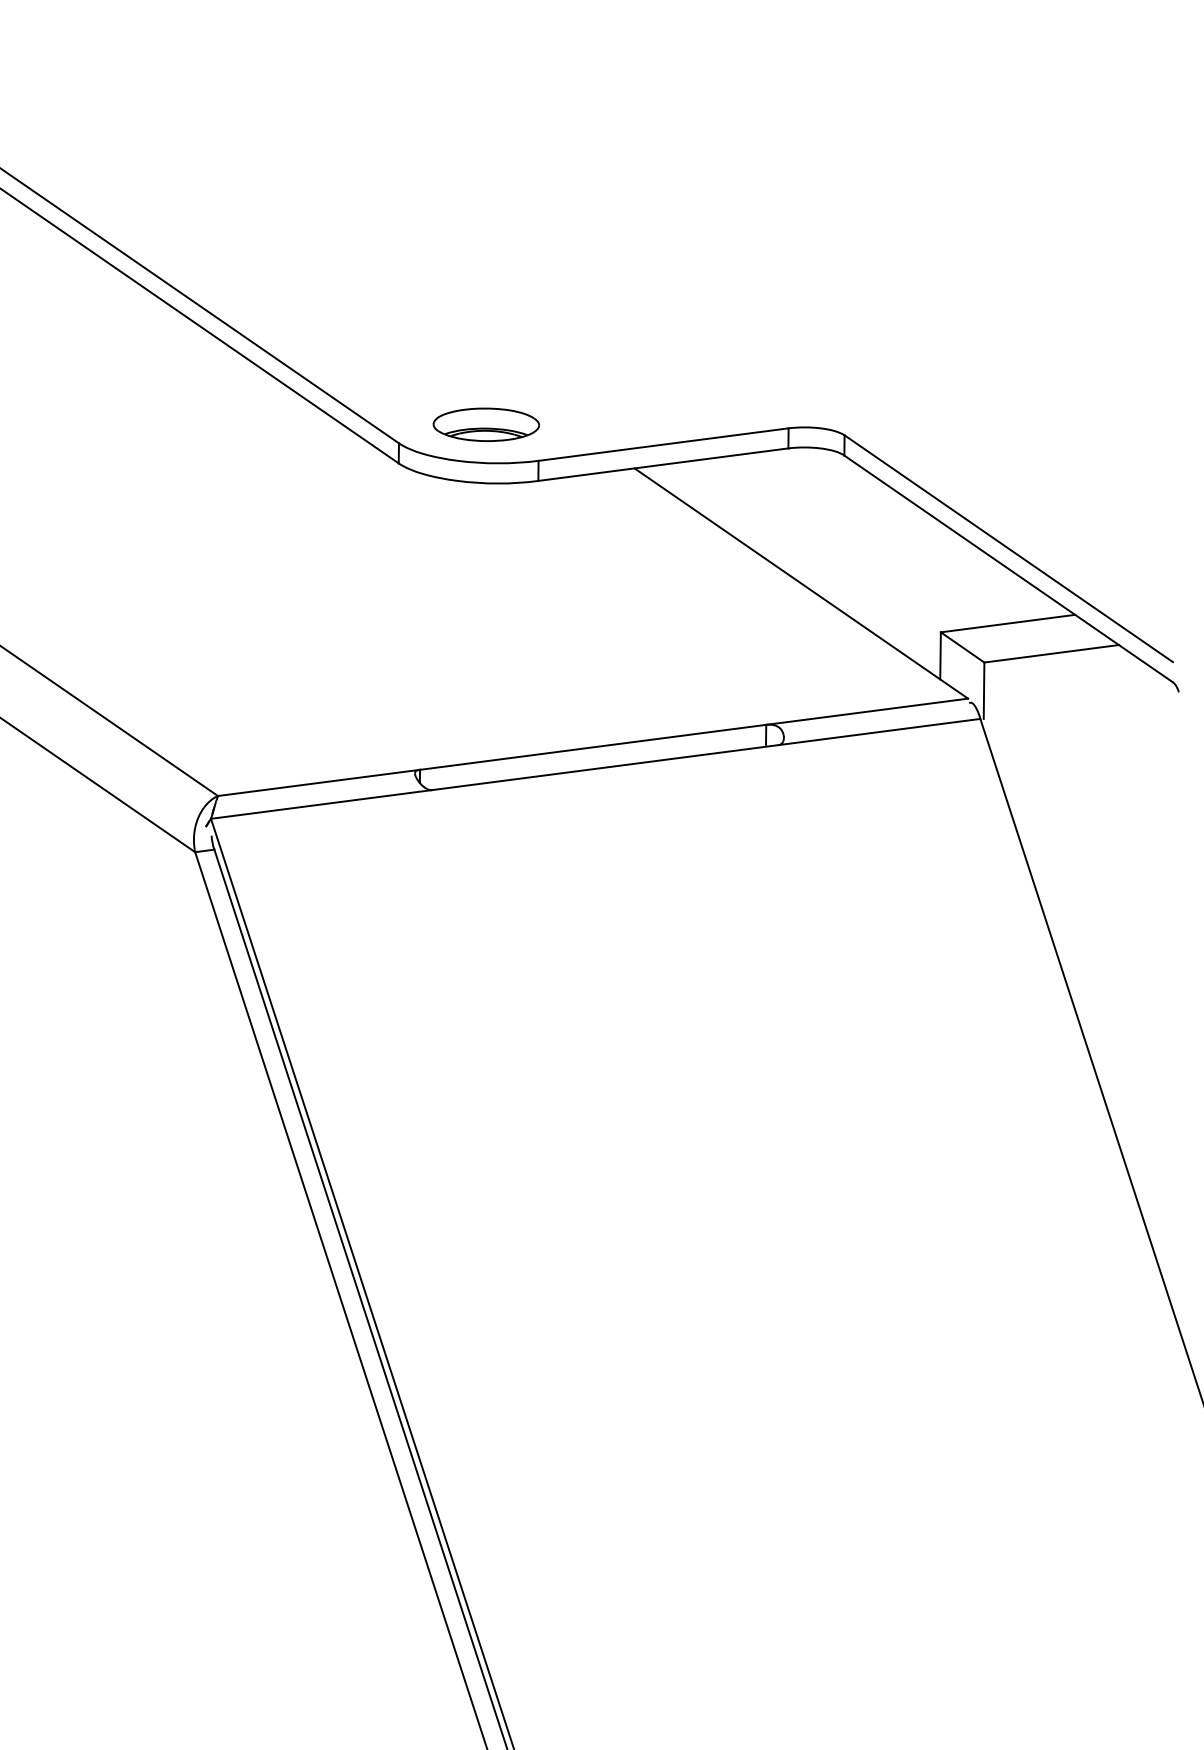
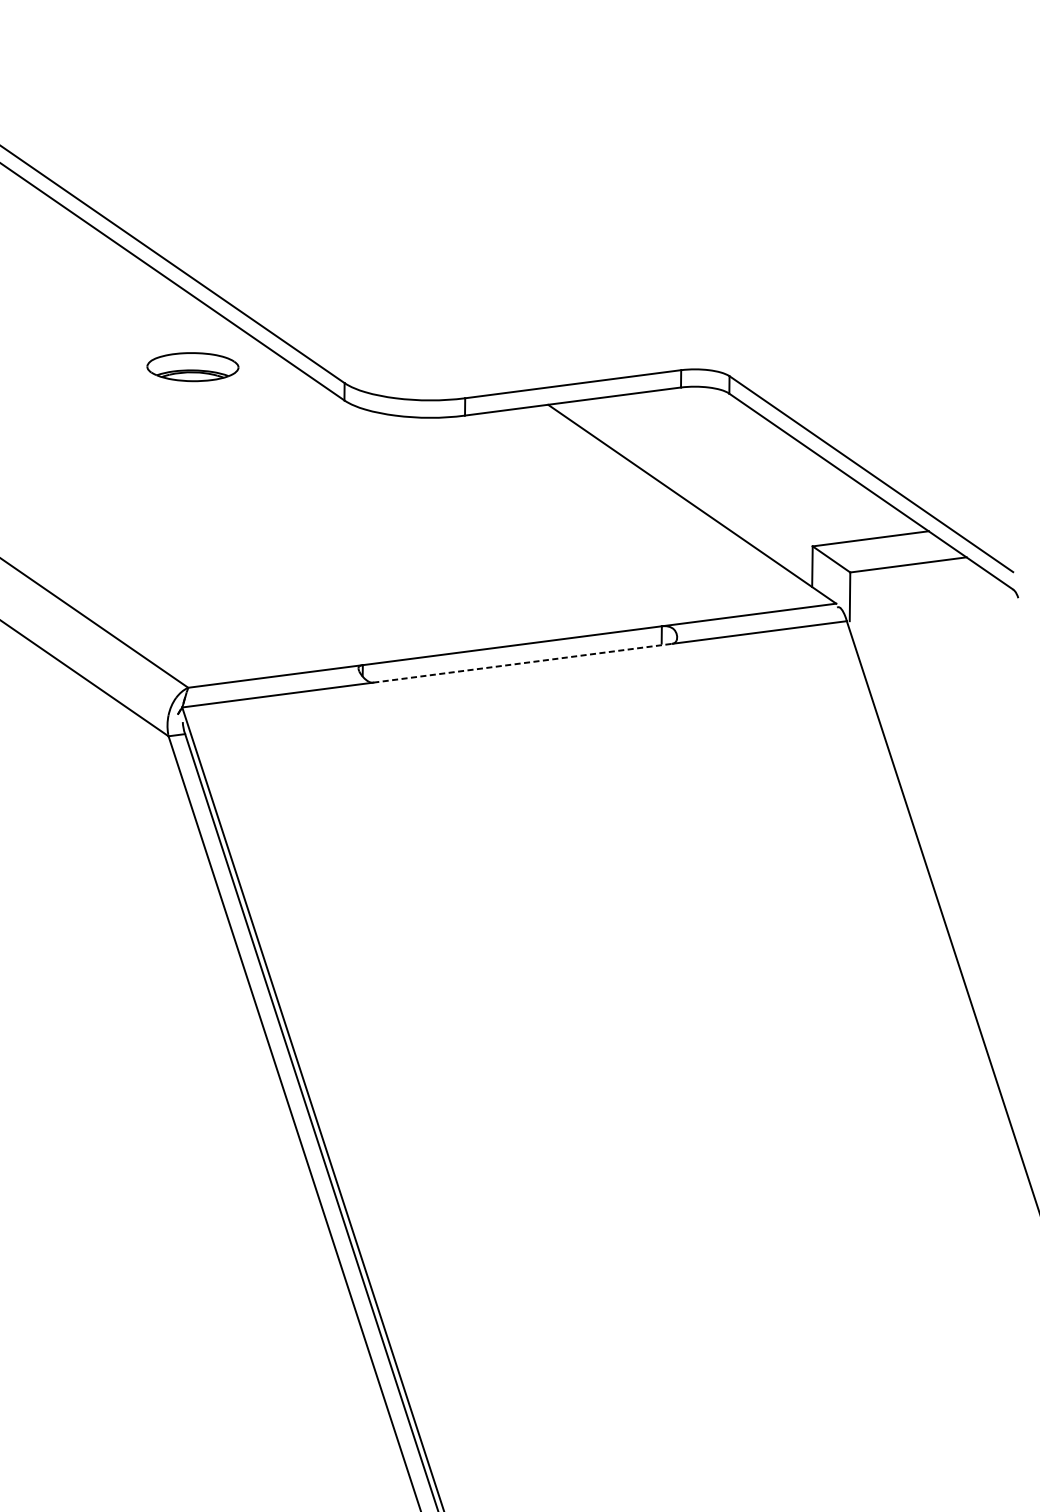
part: (485, 424) -> (192, 366), moved
line: (605, 767) -> (523, 663), solid -> dashed

